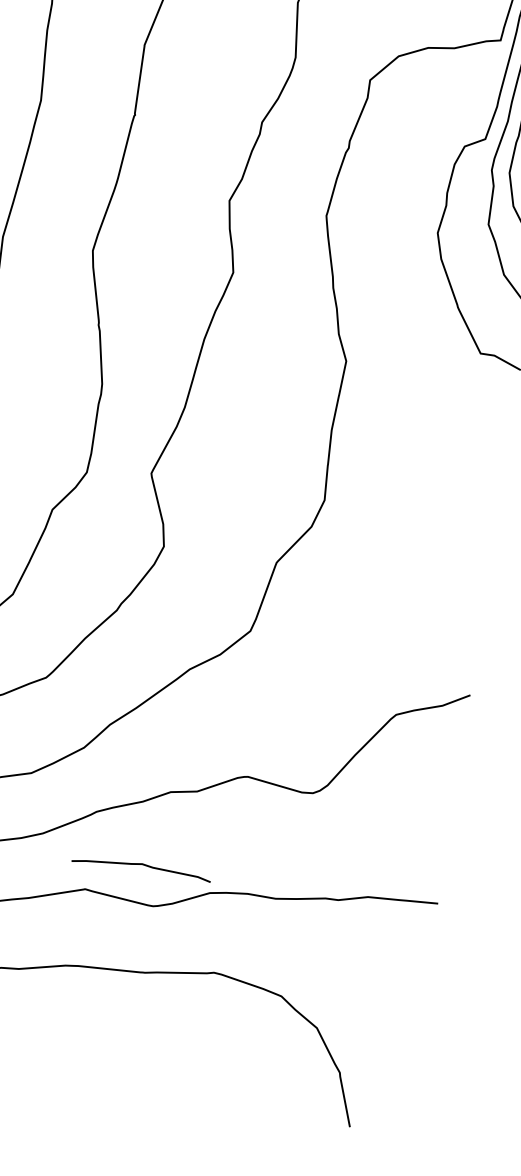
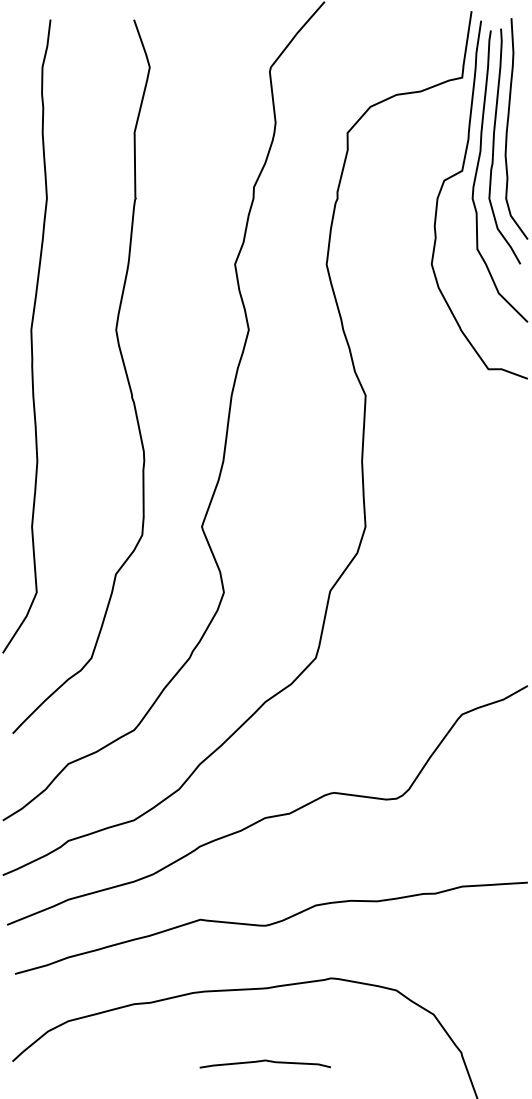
curve: (141, 865) -> (264, 1061), moved

